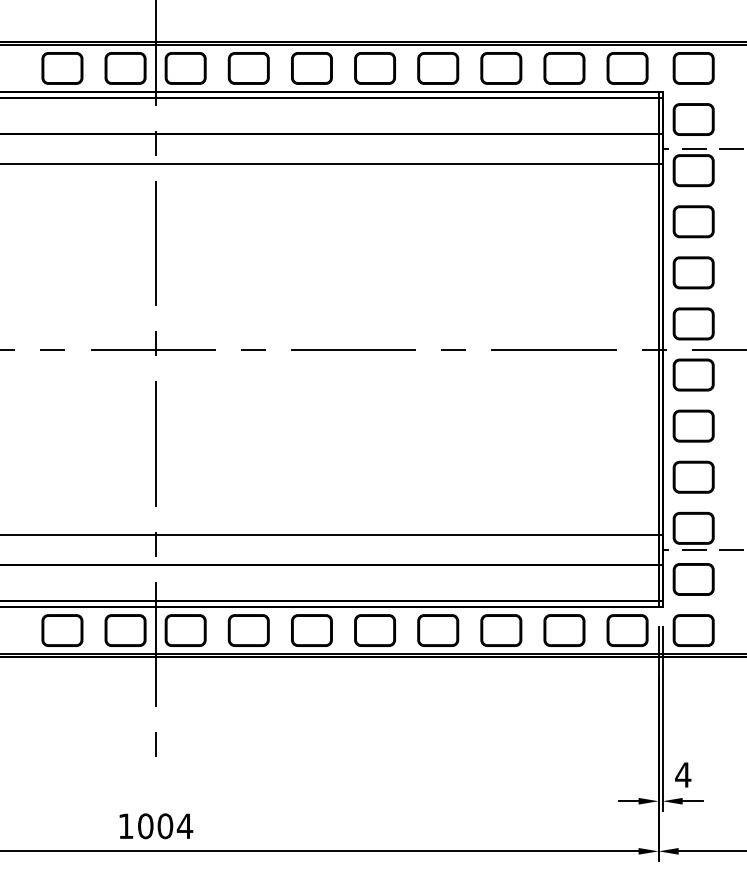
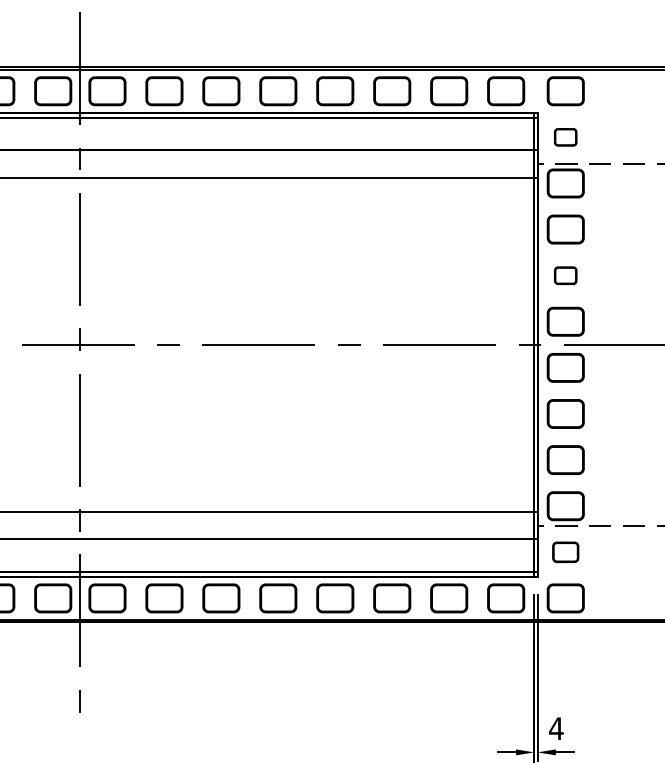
part: (693, 119) -> (565, 137), size x0.6
part: (693, 272) -> (565, 275), size x0.6
part: (693, 579) -> (565, 552), size x0.7

